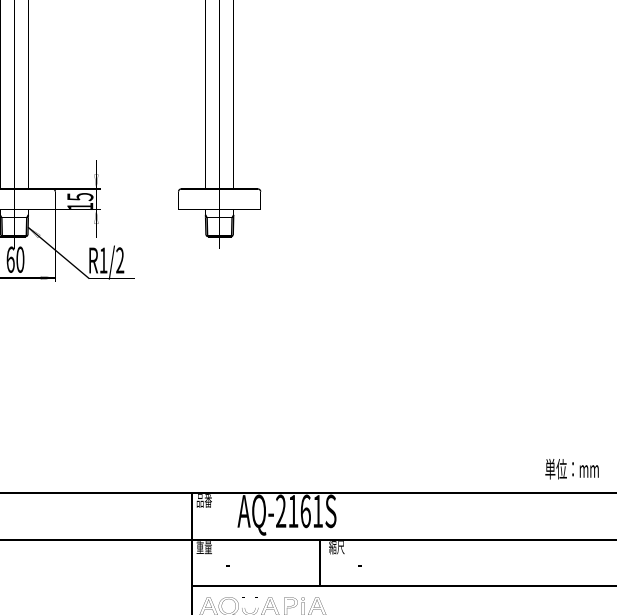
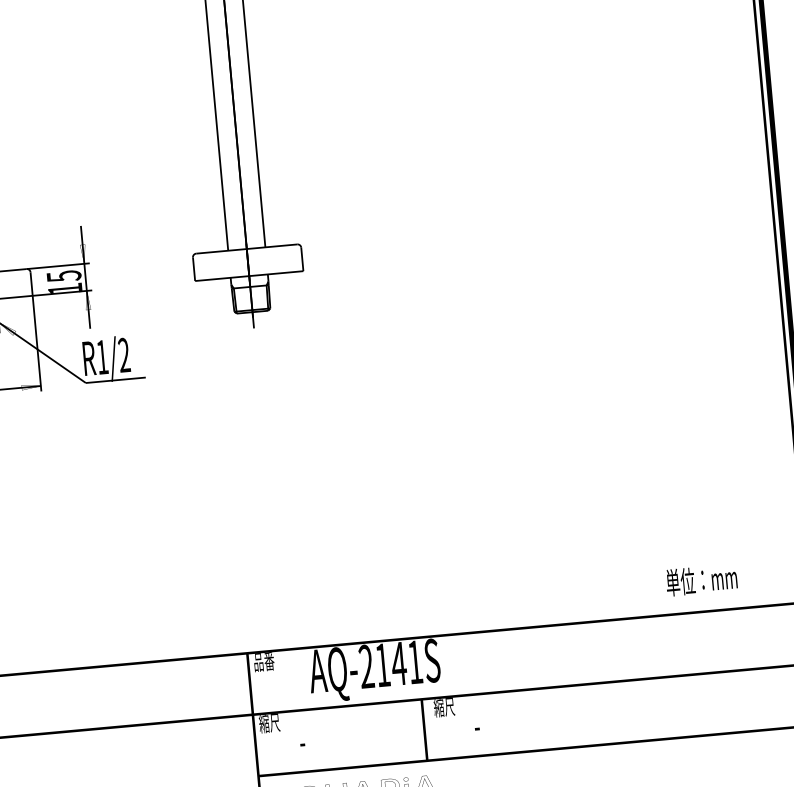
text: (571, 469) -> (700, 580), moved
text: (305, 511) -> (398, 663), AQ-2161S -> AQ-2141S
text: (203, 547) -> (268, 723), 重量 -> 縮尺

